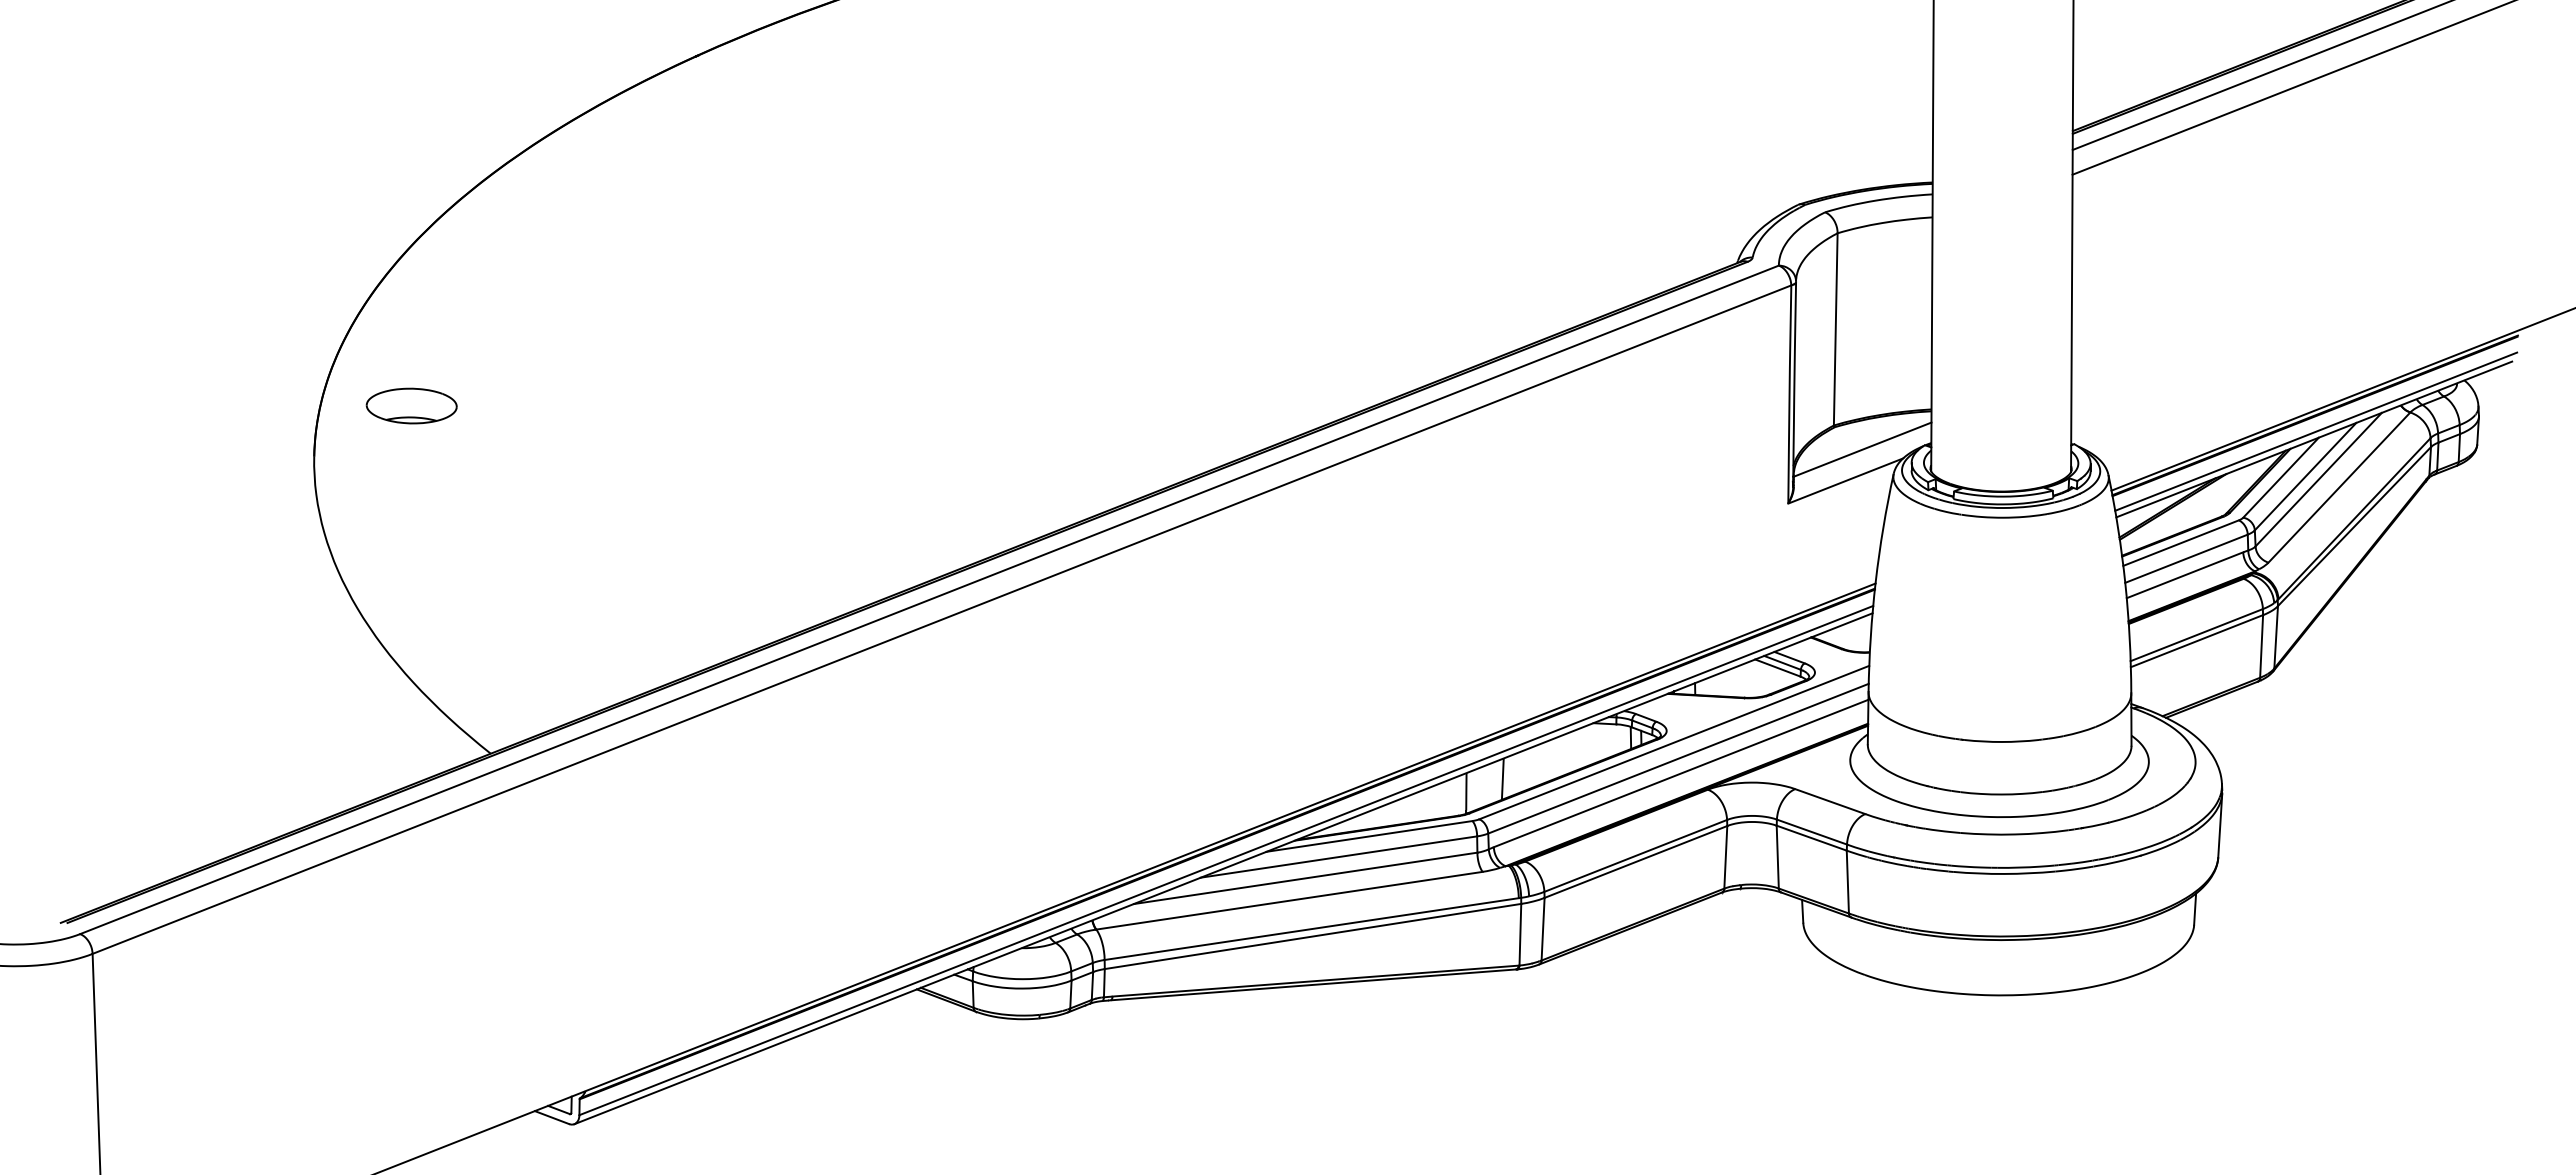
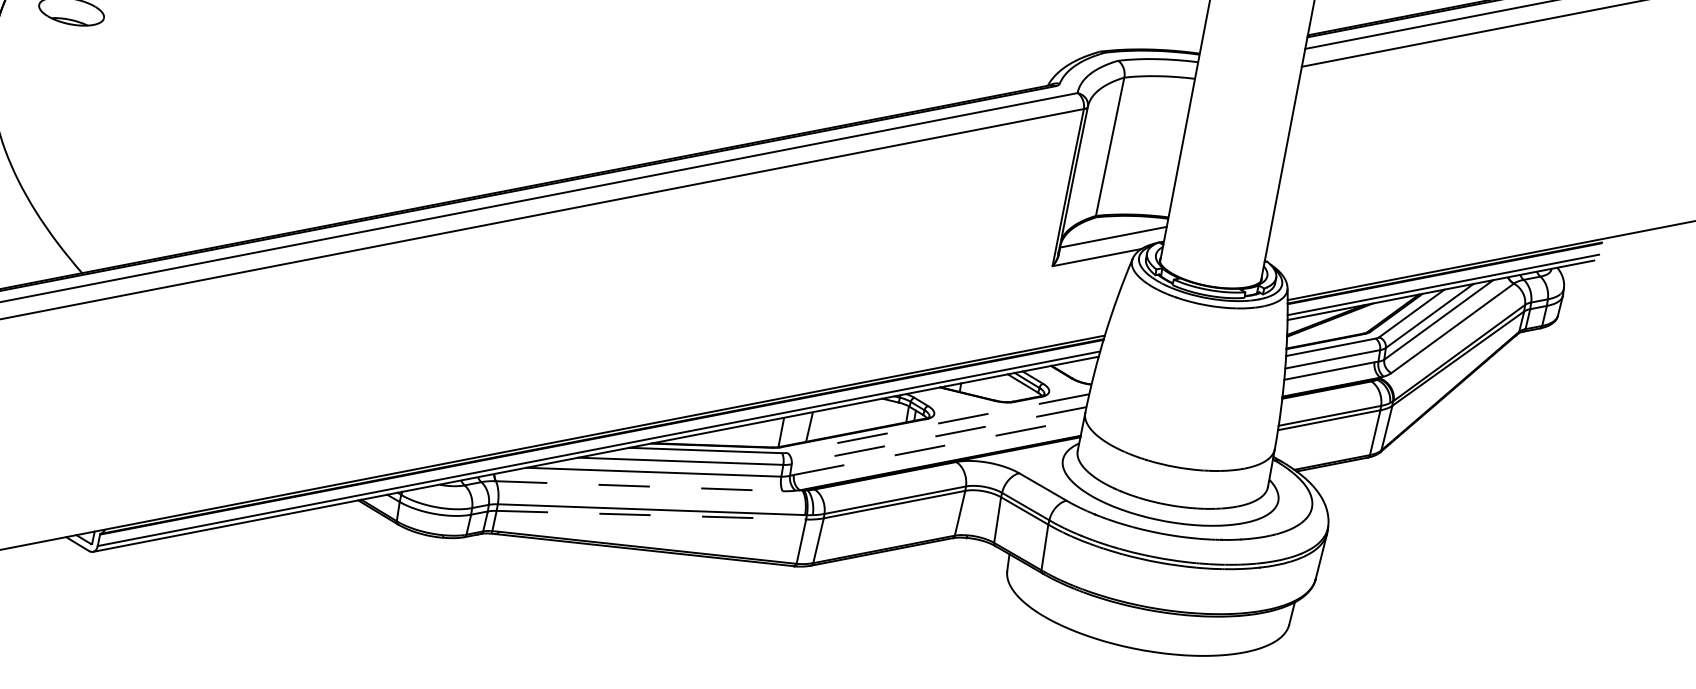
line: (1674, 742) -> (938, 423), solid -> dashed
line: (1678, 758) -> (939, 435), solid -> dashed
line: (1681, 773) -> (939, 446), solid -> dashed
line: (1290, 900) -> (639, 486), solid -> dashed
line: (1313, 936) -> (651, 515), solid -> dashed

